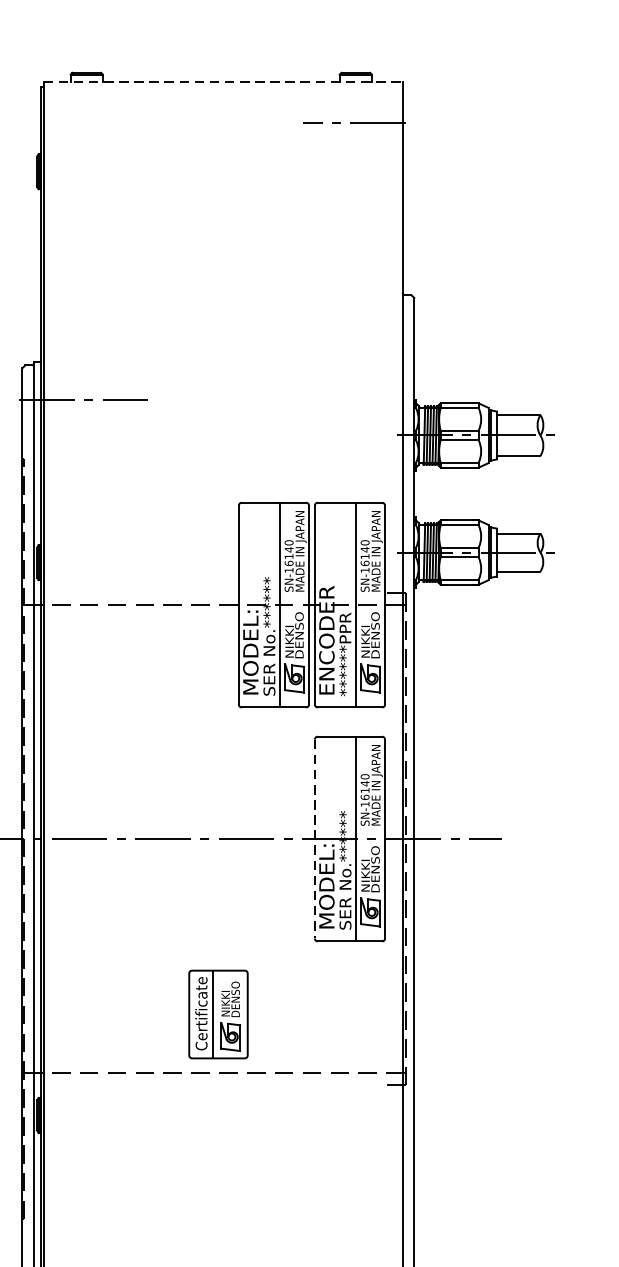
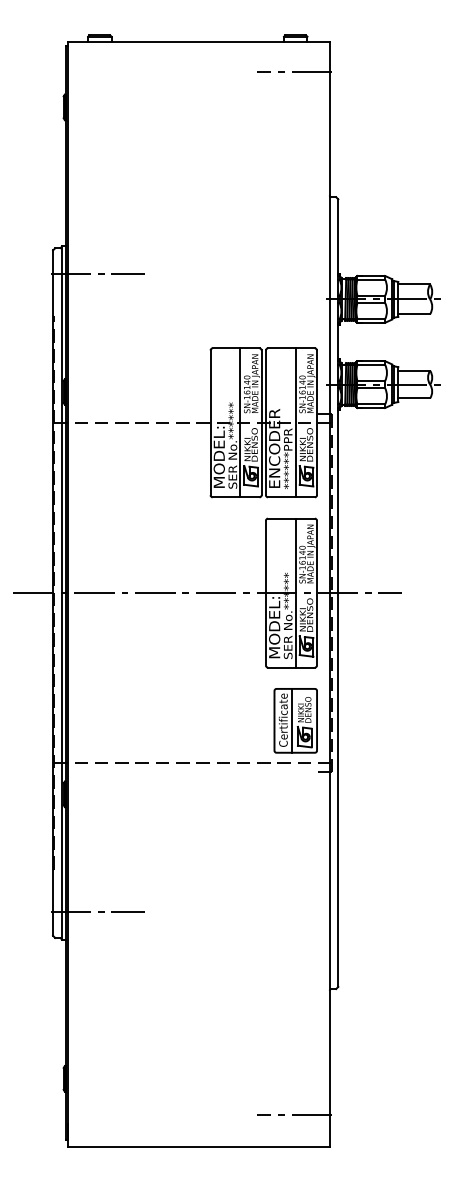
line: (223, 82) -> (199, 42), dashed -> solid
line: (314, 839) -> (265, 593), dashed -> solid
part: (218, 1014) -> (295, 720), moved

